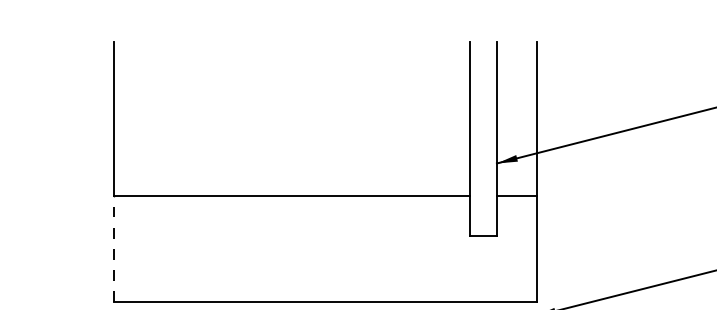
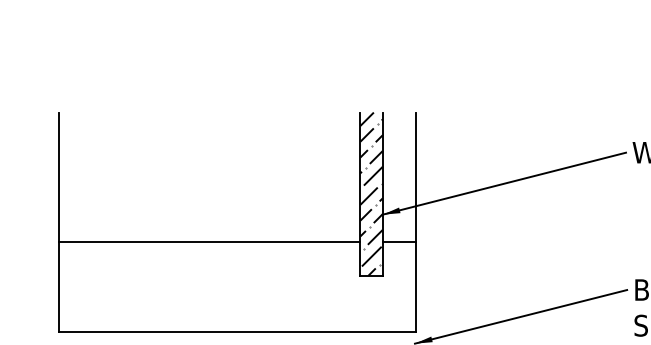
hatch: (483, 138) -> (371, 193), added
line: (113, 248) -> (59, 286), dashed -> solid

